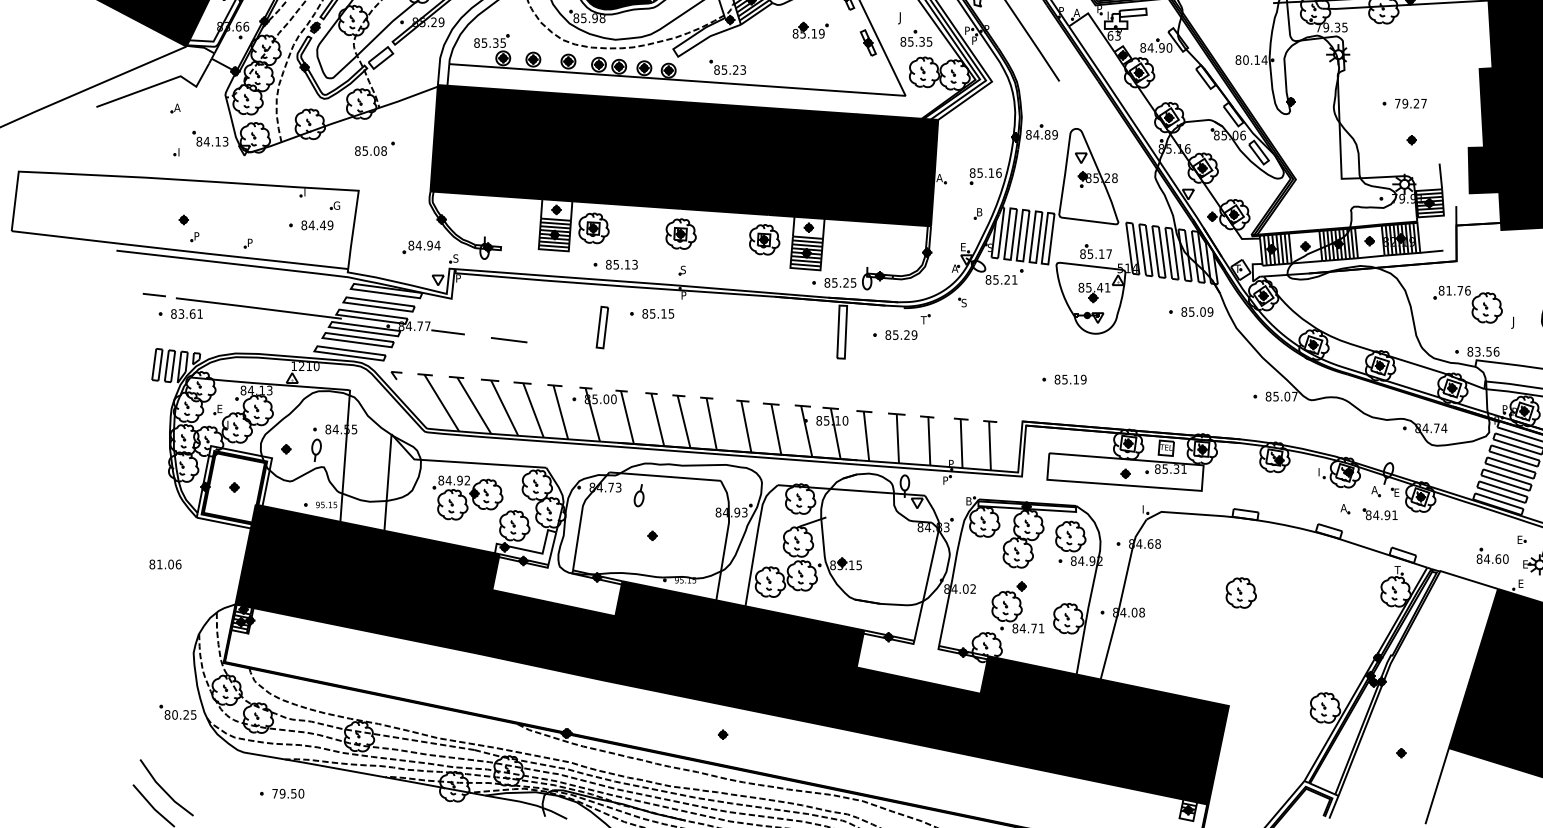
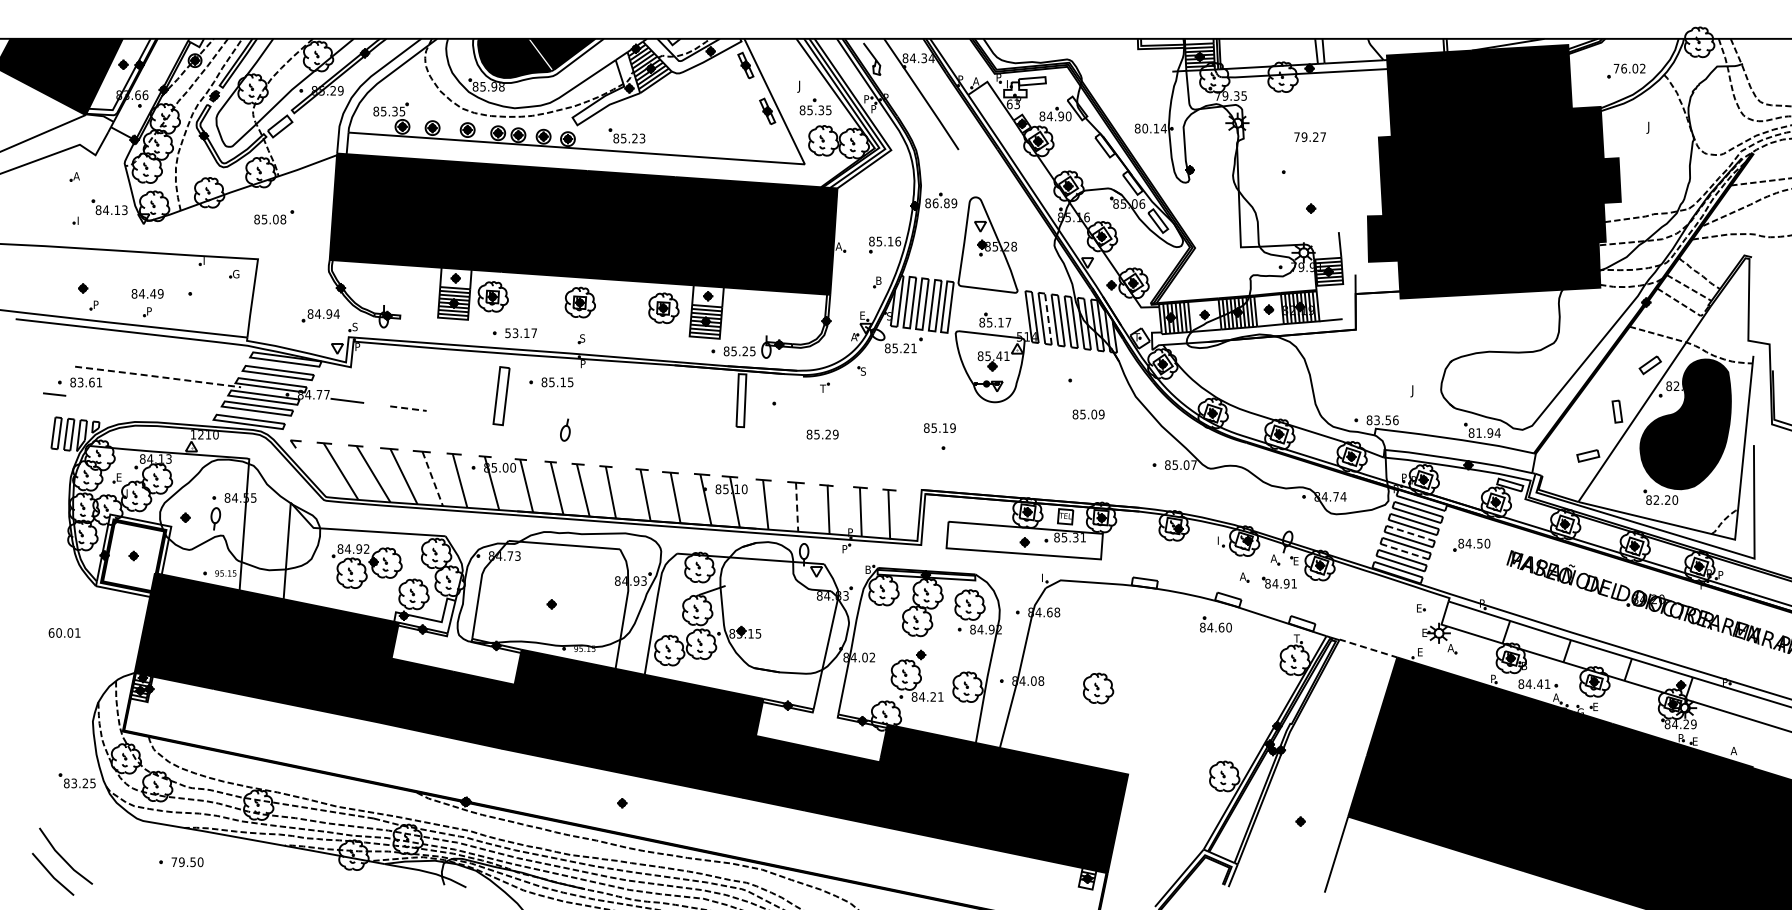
part: (811, 30) -> (710, 98), removed
text: (1410, 103) -> (1309, 136), moved
text: (1036, 135) -> (935, 203), 84.89 -> 86.89
text: (317, 225) -> (147, 293), moved
line: (1149, 251) -> (1048, 319), solid -> dashed
text: (622, 265) -> (521, 333), 85.13 -> 53.17
line: (154, 295) -> (54, 394), moved
part: (1468, 305) -> (1367, 373), removed
line: (259, 308) -> (158, 376), solid -> dashed
text: (1197, 312) -> (1088, 414), moved
part: (602, 327) -> (501, 395), size x1.4
text: (901, 335) -> (822, 434), moved
line: (509, 340) -> (408, 408), solid -> dashed
text: (1070, 379) -> (939, 427), moved
line: (533, 411) -> (432, 479), solid -> dashed
line: (898, 439) -> (797, 507), solid -> dashed
line: (1512, 465) -> (1411, 533), solid -> dashed
line: (1506, 483) -> (1405, 551), solid -> dashed
part: (639, 495) -> (565, 429), moved
part: (1492, 556) -> (1215, 624), moved
text: (165, 564) -> (64, 632), 81.06 -> 60.01
line: (1468, 580) -> (1367, 648), solid -> dashed
part: (1241, 593) -> (1098, 688), moved
text: (1034, 628) -> (933, 696), 84.71 -> 84.21
text: (175, 715) -> (74, 783), 80.25 -> 83.25

